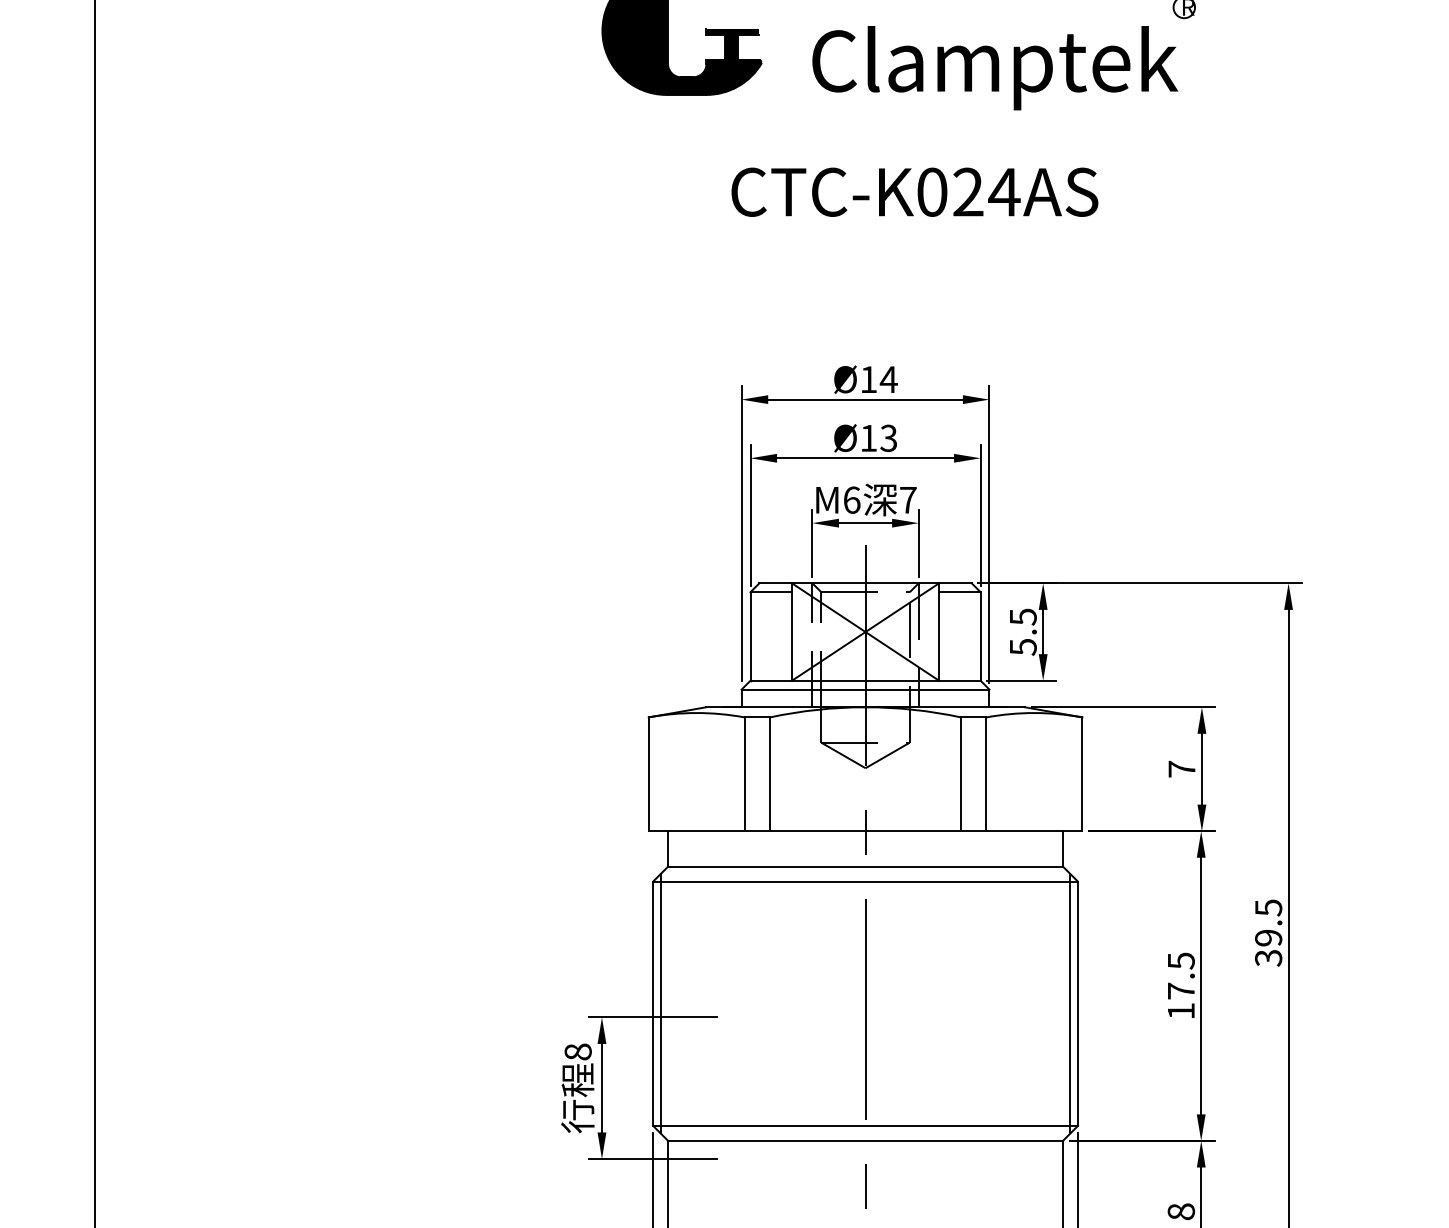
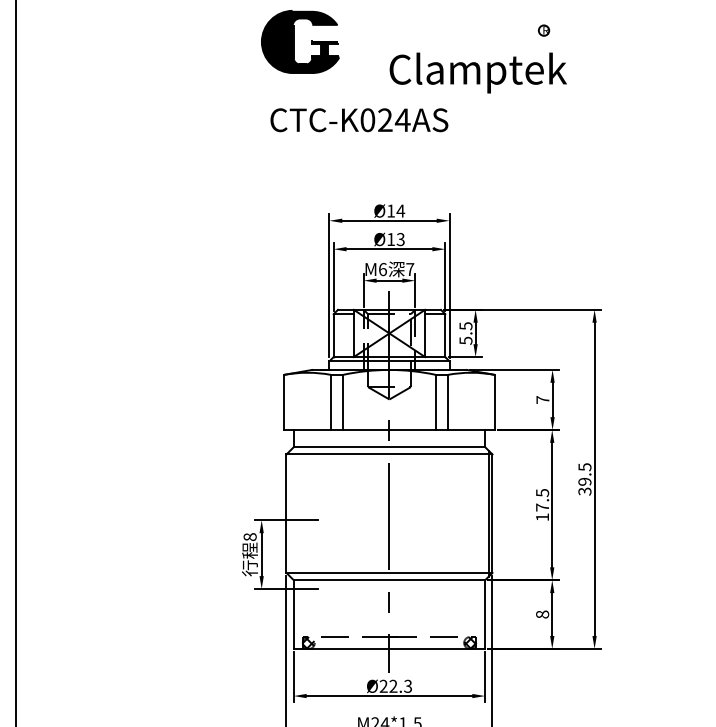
text: (993, 67) -> (477, 72), moved
text: (915, 192) -> (359, 120), moved
line: (661, 1003) -> (290, 513), removed

